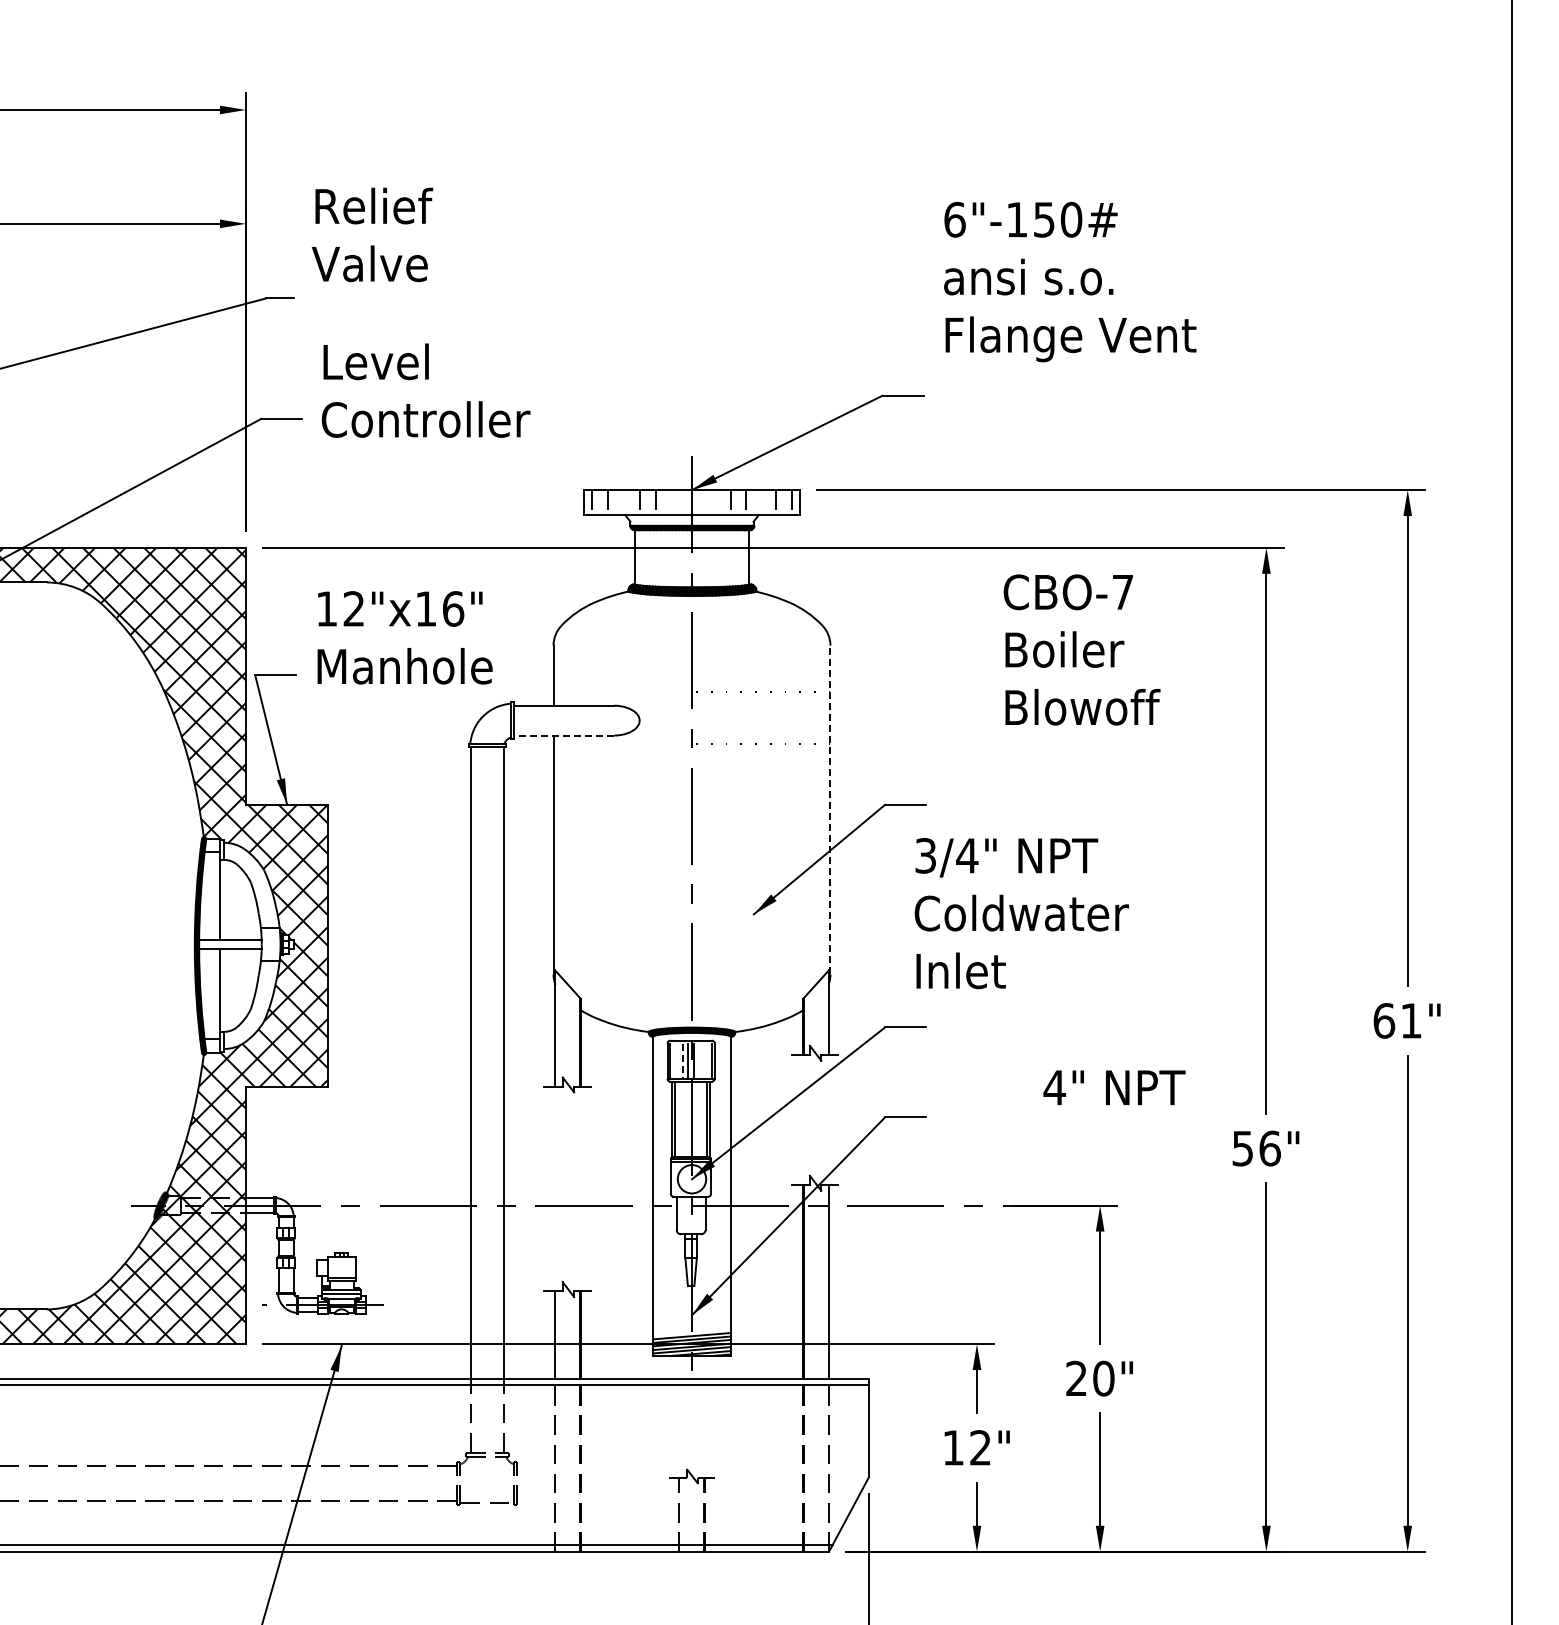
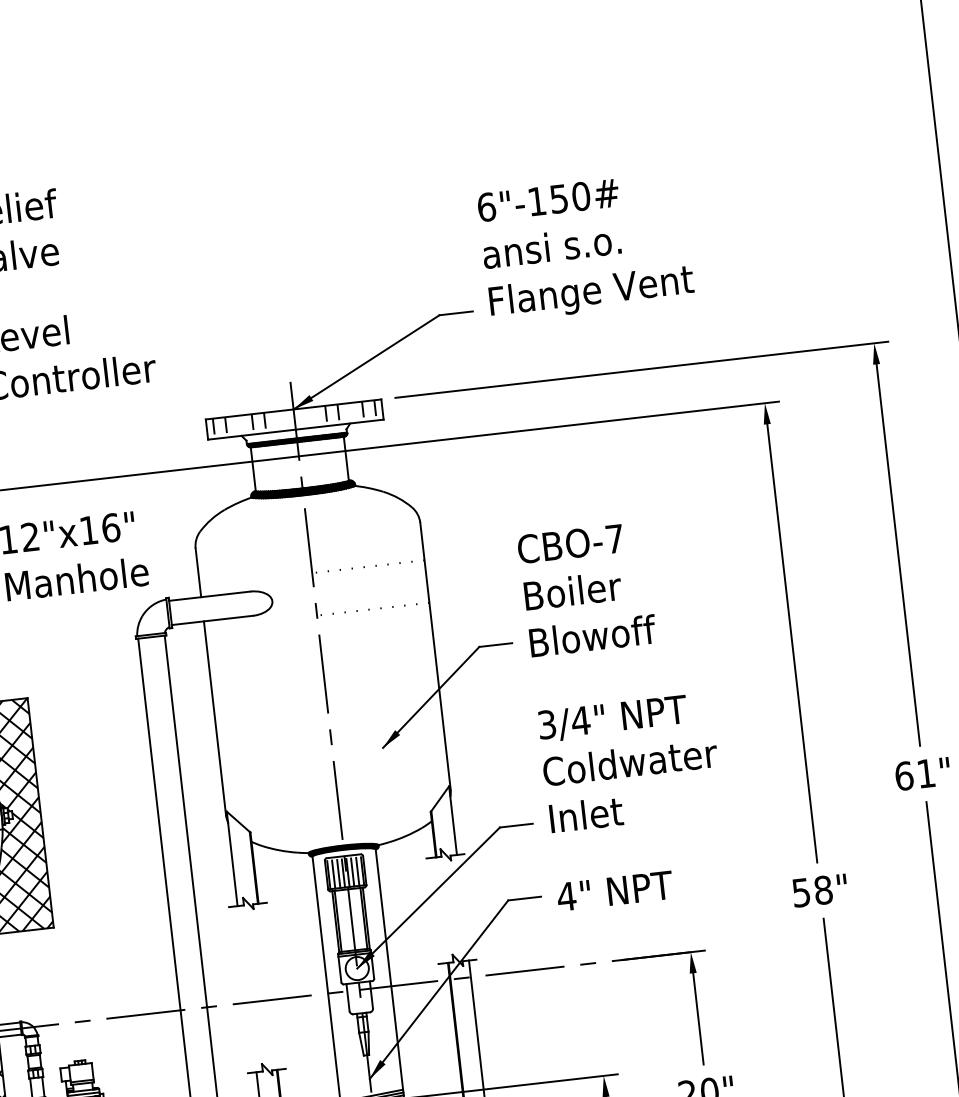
text: (1070, 282) -> (586, 247), moved
text: (1081, 649) -> (586, 589), moved
line: (563, 735) -> (212, 620), dashed -> solid
line: (830, 809) -> (435, 655), dashed -> solid
text: (1021, 913) -> (630, 762), moved
line: (676, 1061) -> (333, 874), added
line: (699, 1061) -> (352, 872), added
line: (705, 1061) -> (357, 871), added
line: (682, 1062) -> (338, 874), dashed -> solid
text: (1114, 1087) -> (615, 890), moved
text: (1269, 1148) -> (822, 890), 56" -> 58"

